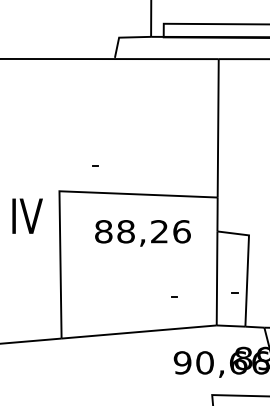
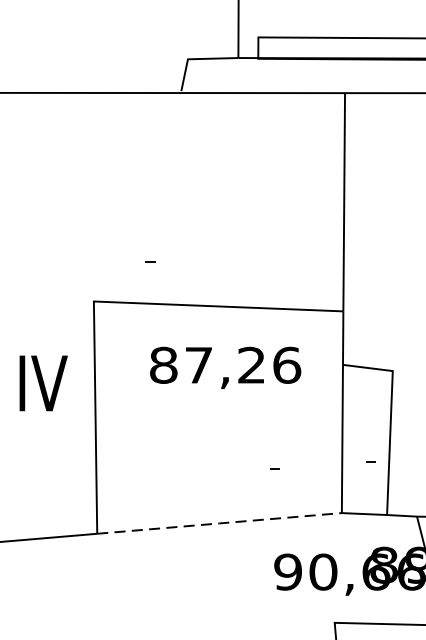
text: (27, 215) -> (43, 382), moved
text: (125, 231) -> (198, 364), 88,26 -> 87,26
line: (139, 332) -> (220, 524), solid -> dashed

